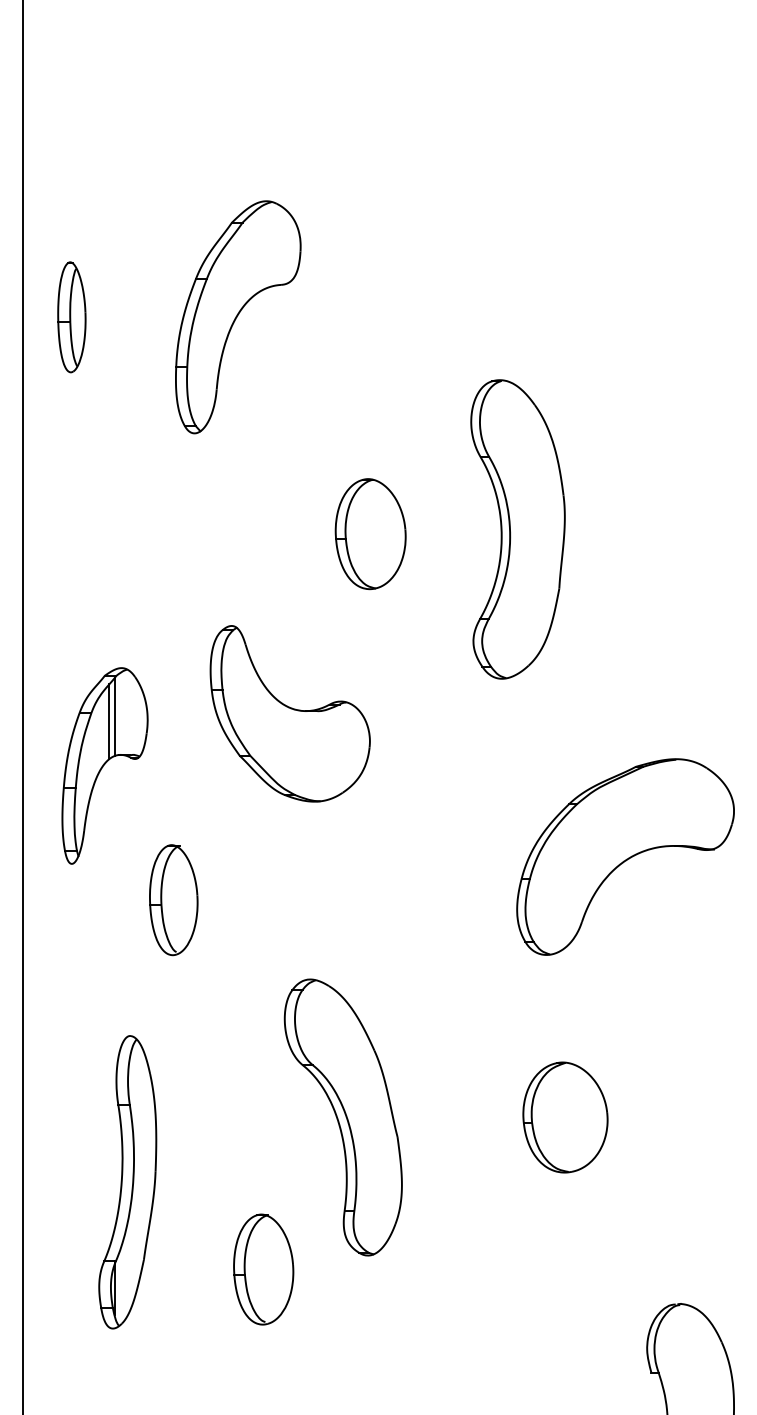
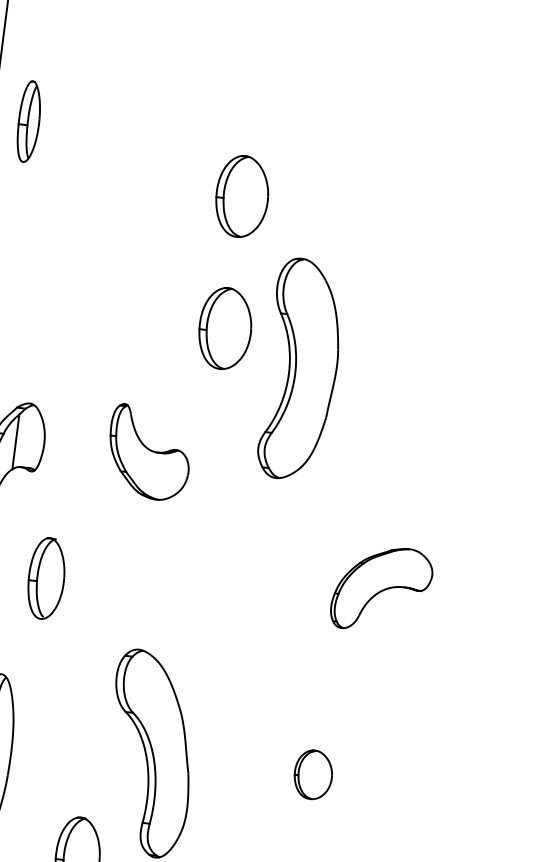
part: (71, 317) -> (28, 121), moved
part: (238, 317) -> (148, 157), removed
part: (370, 354) -> (242, 196), added
part: (517, 529) -> (301, 369), moved
part: (289, 713) -> (148, 452), size x0.7
line: (114, 717) -> (20, 439), removed
part: (625, 856) -> (381, 589), size x0.6
part: (565, 1117) -> (313, 774), size x0.6

